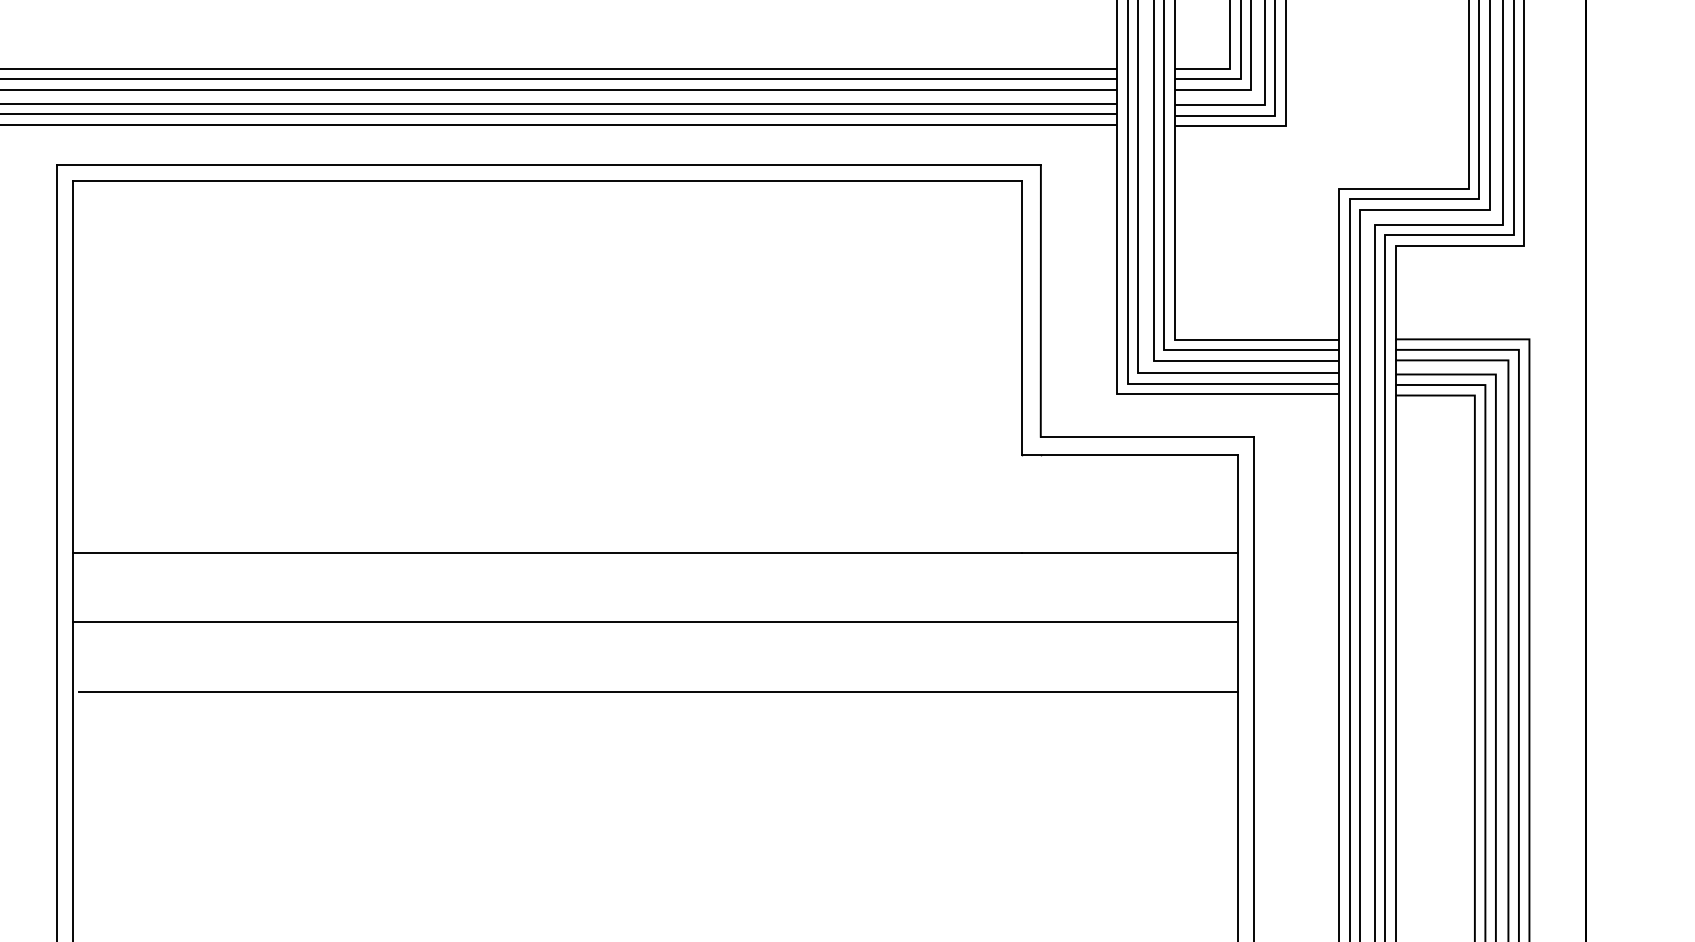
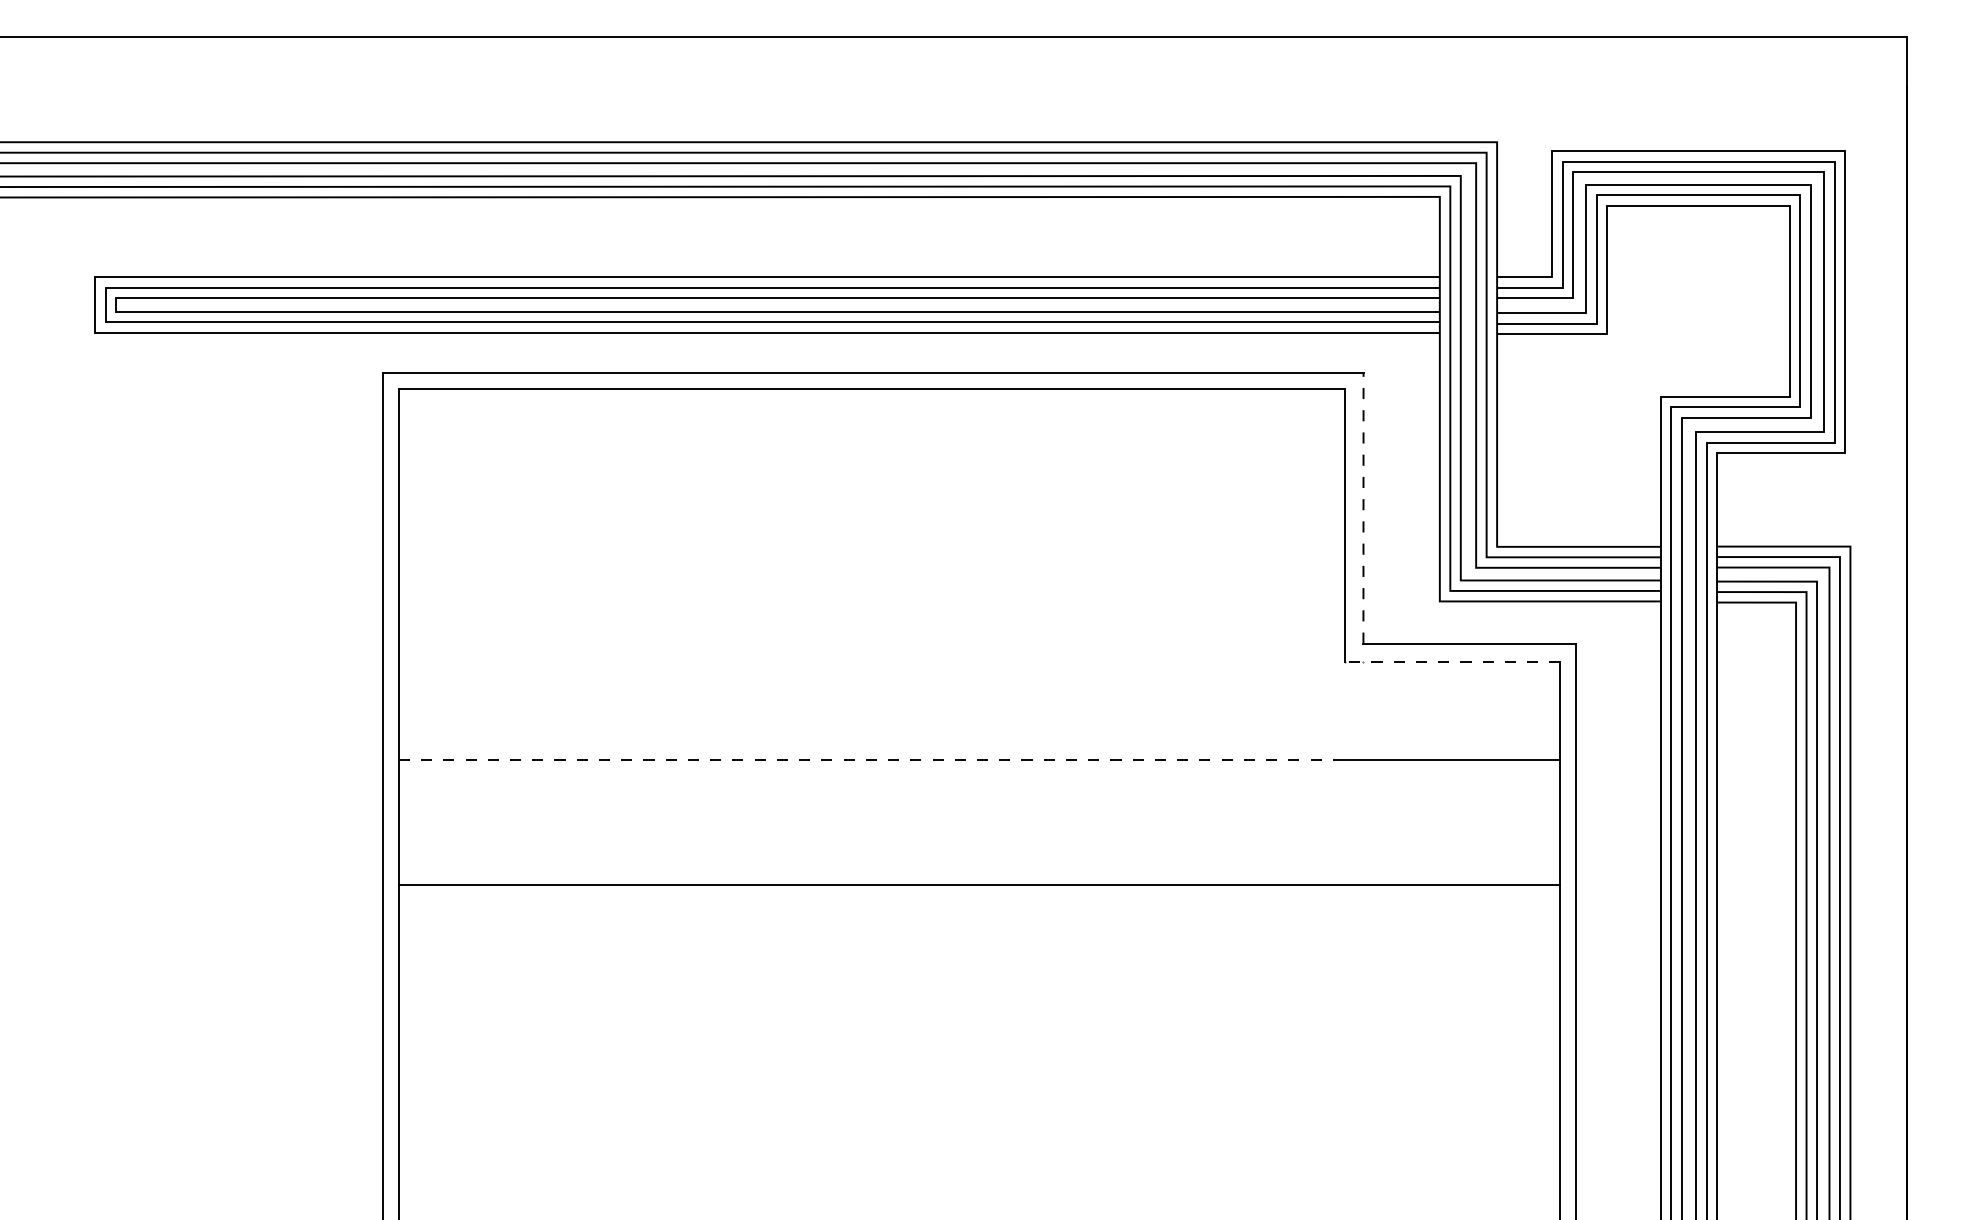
line: (1040, 300) -> (1363, 507), solid -> dashed
line: (1130, 455) -> (1452, 662), solid -> dashed
line: (548, 552) -> (872, 759), solid -> dashed
line: (655, 622) -> (979, 884), moved
line: (658, 691) -> (982, 897), removed

